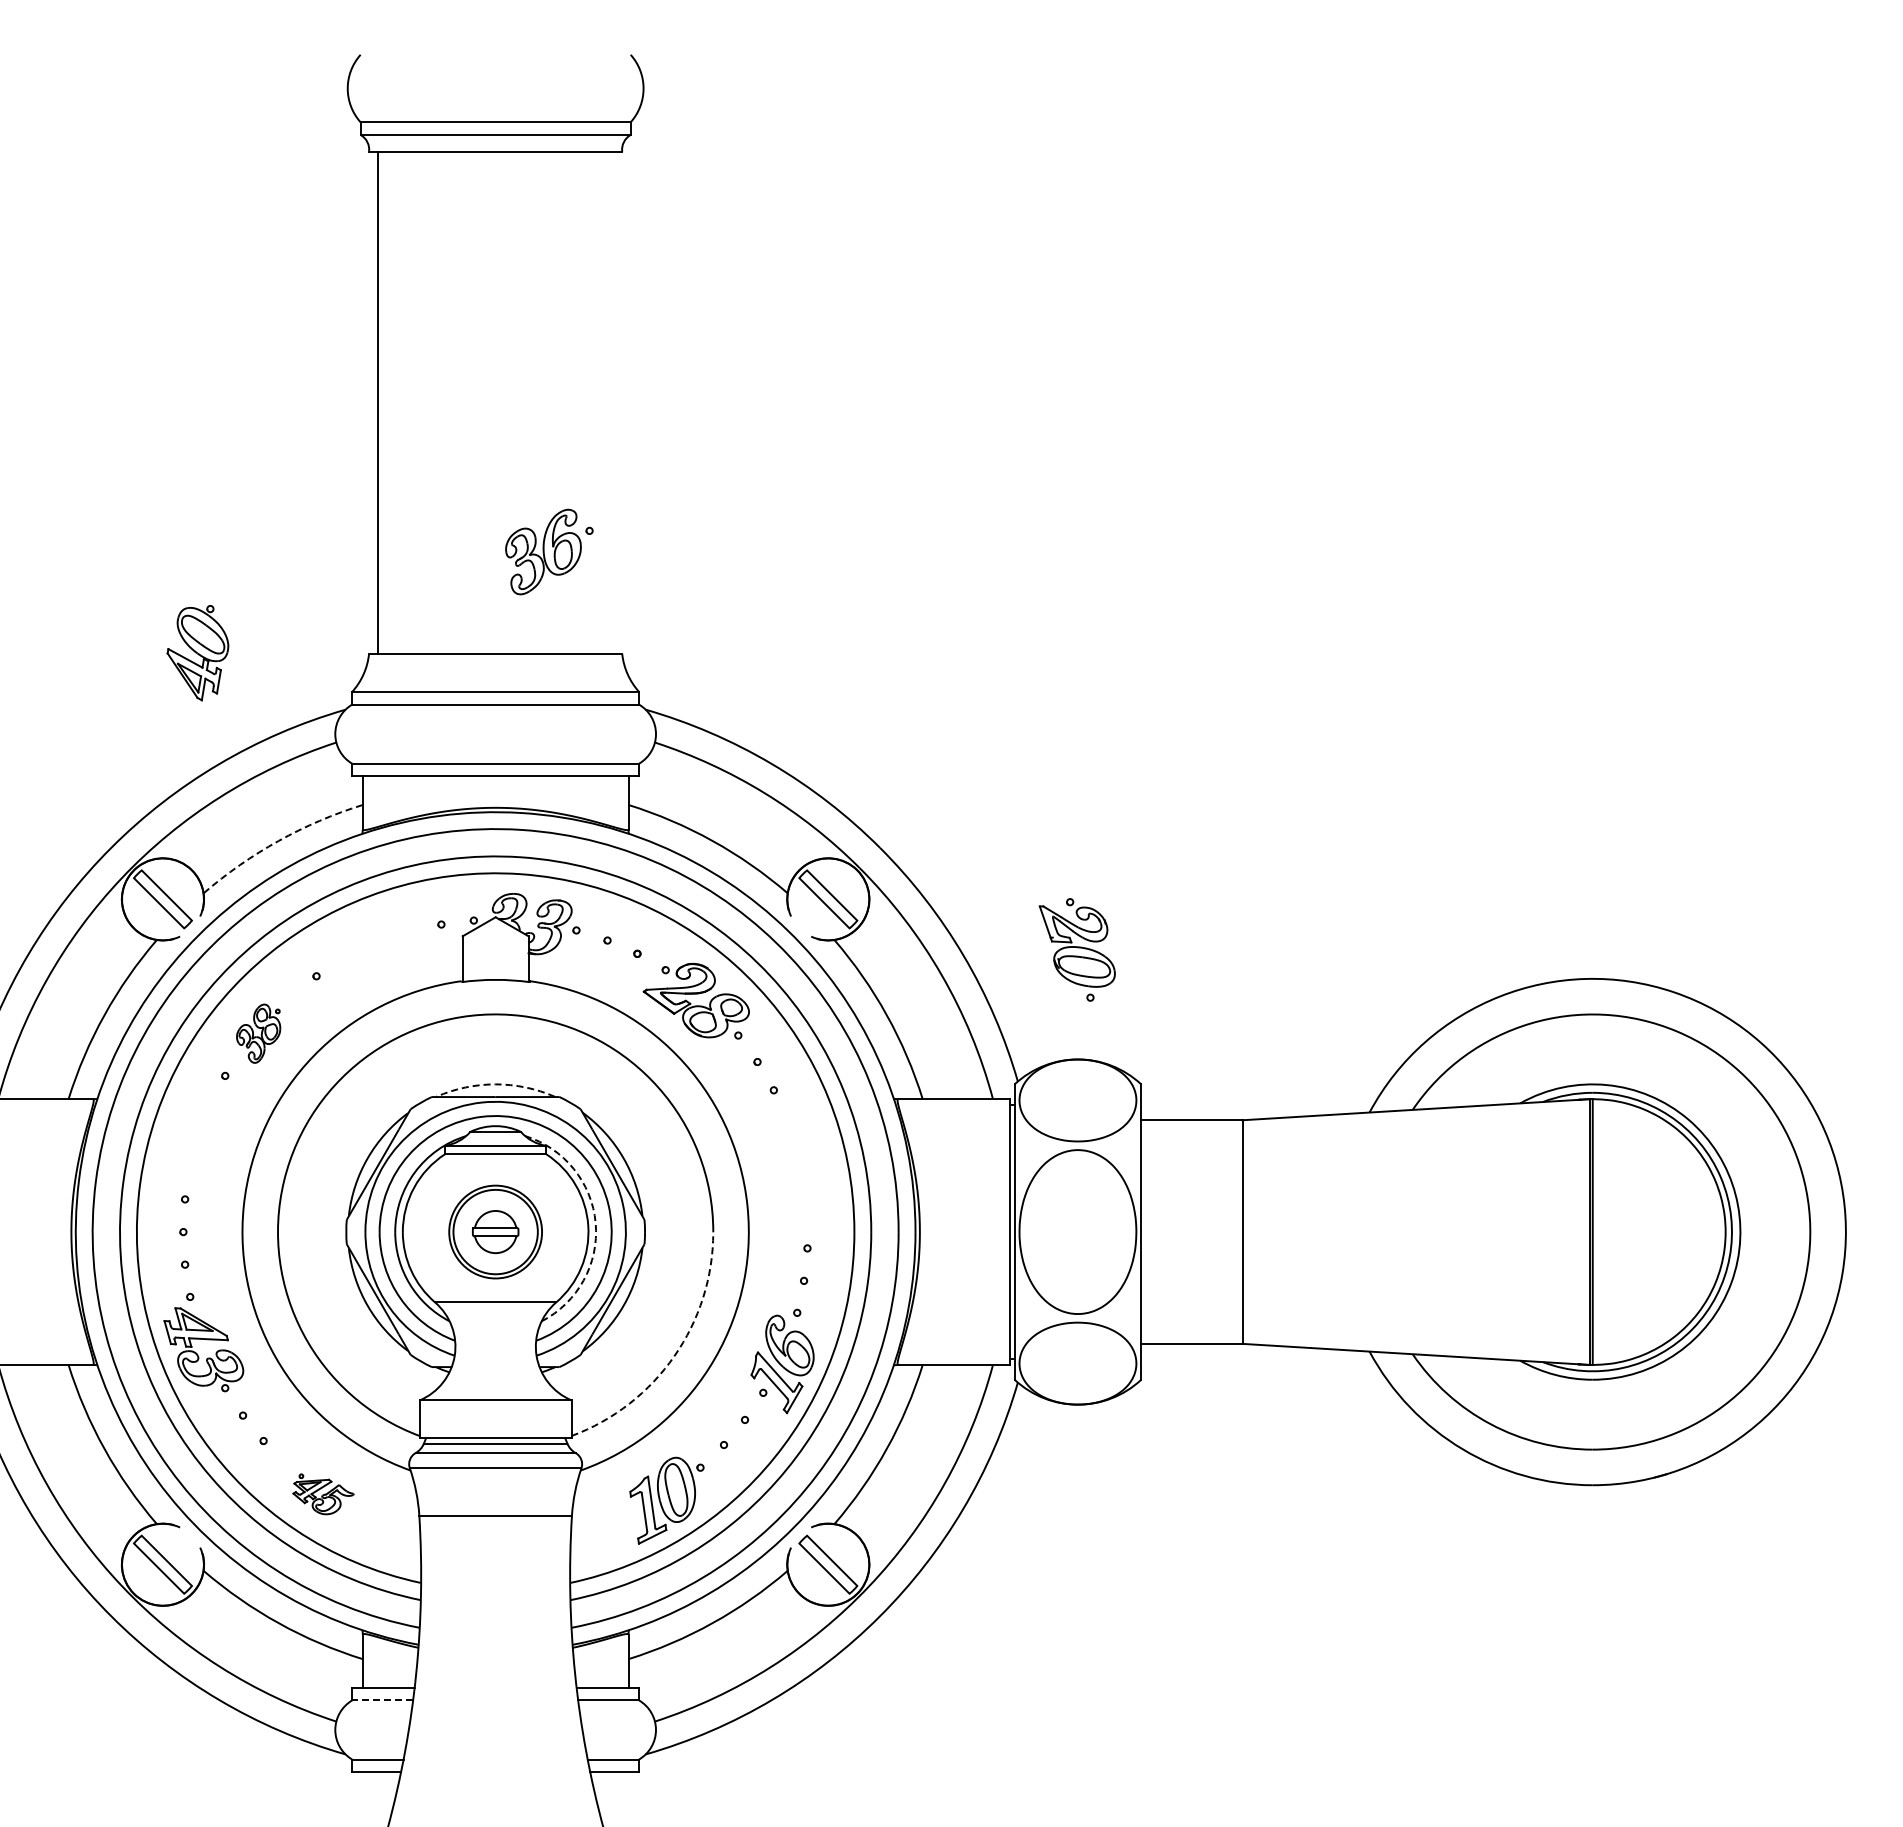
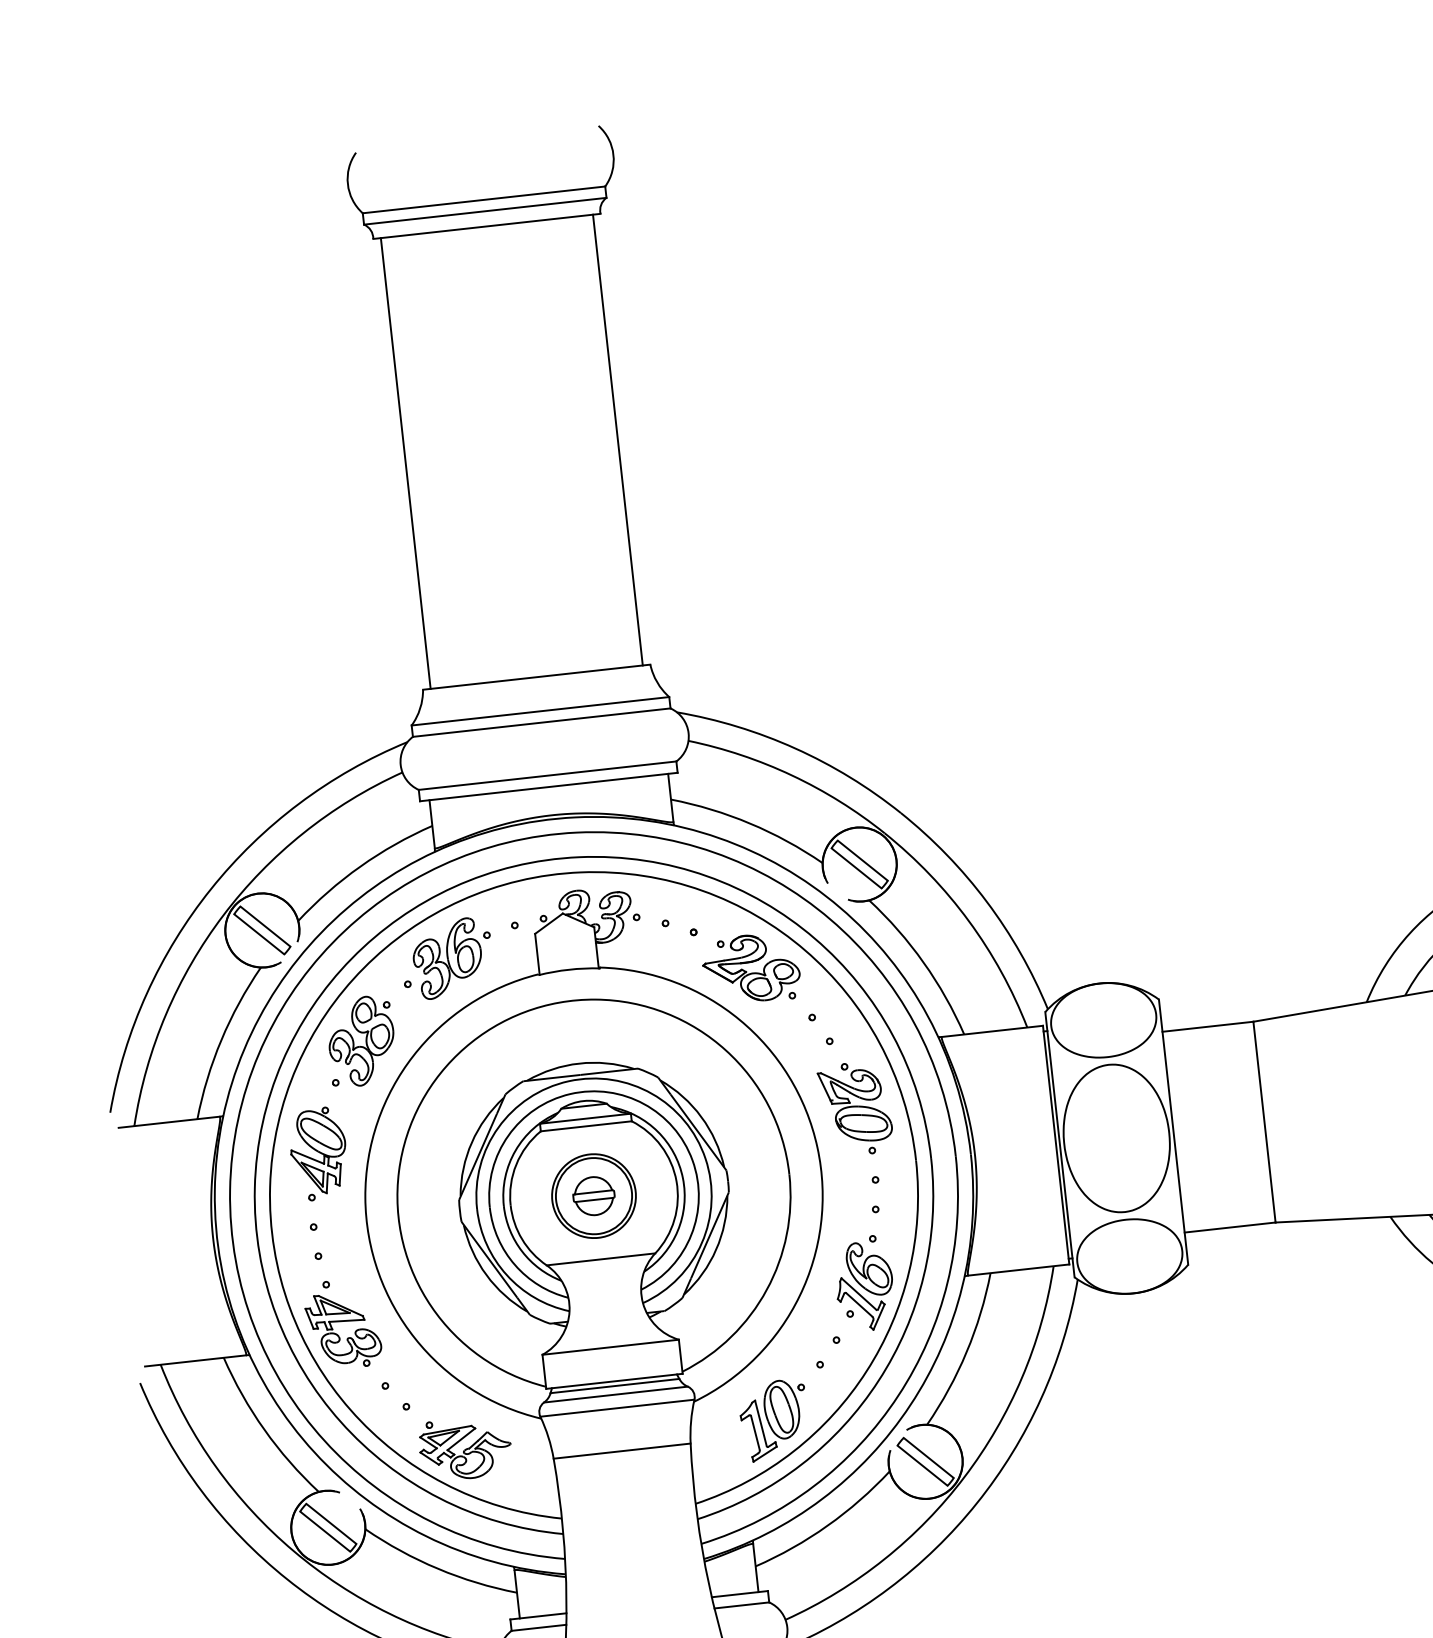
line: (613, 402) -> (617, 439), added
part: (549, 551) -> (453, 957), moved
part: (197, 653) -> (318, 1151), moved
arc: (278, 840) -> (360, 866), dashed -> solid
part: (1076, 949) -> (854, 1108), moved
part: (258, 1033) -> (361, 1041), size x1.67
arc: (495, 1084) -> (579, 1063), dashed -> solid
arc: (595, 1223) -> (682, 1178), dashed -> solid
arc: (674, 1356) -> (766, 1290), dashed -> solid
part: (323, 1494) -> (465, 1448), size x1.67
line: (382, 1700) -> (538, 1627), dashed -> solid

